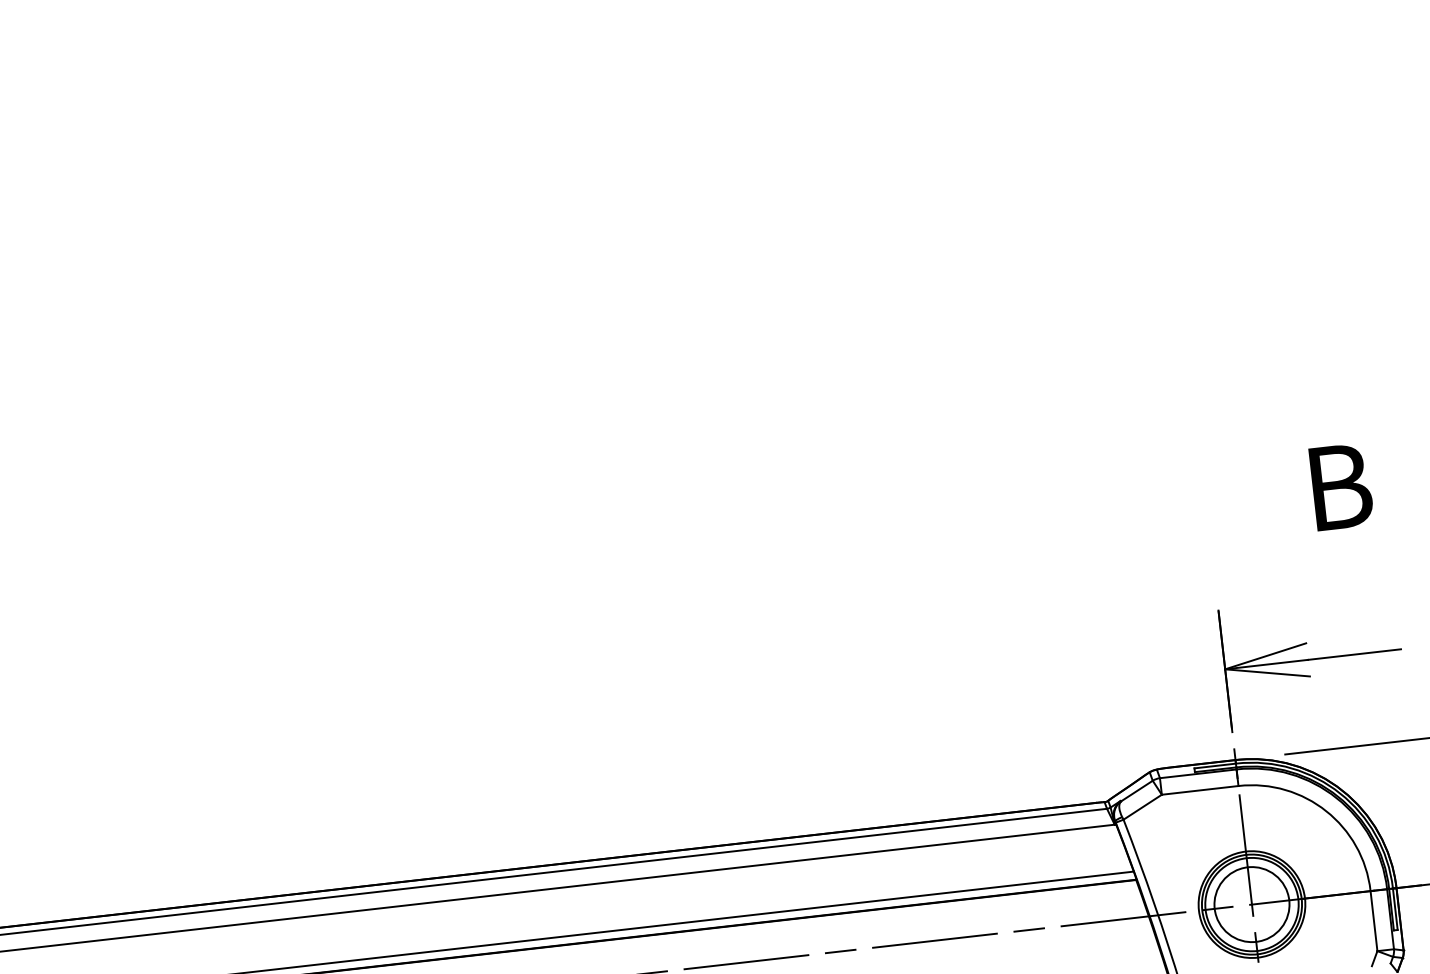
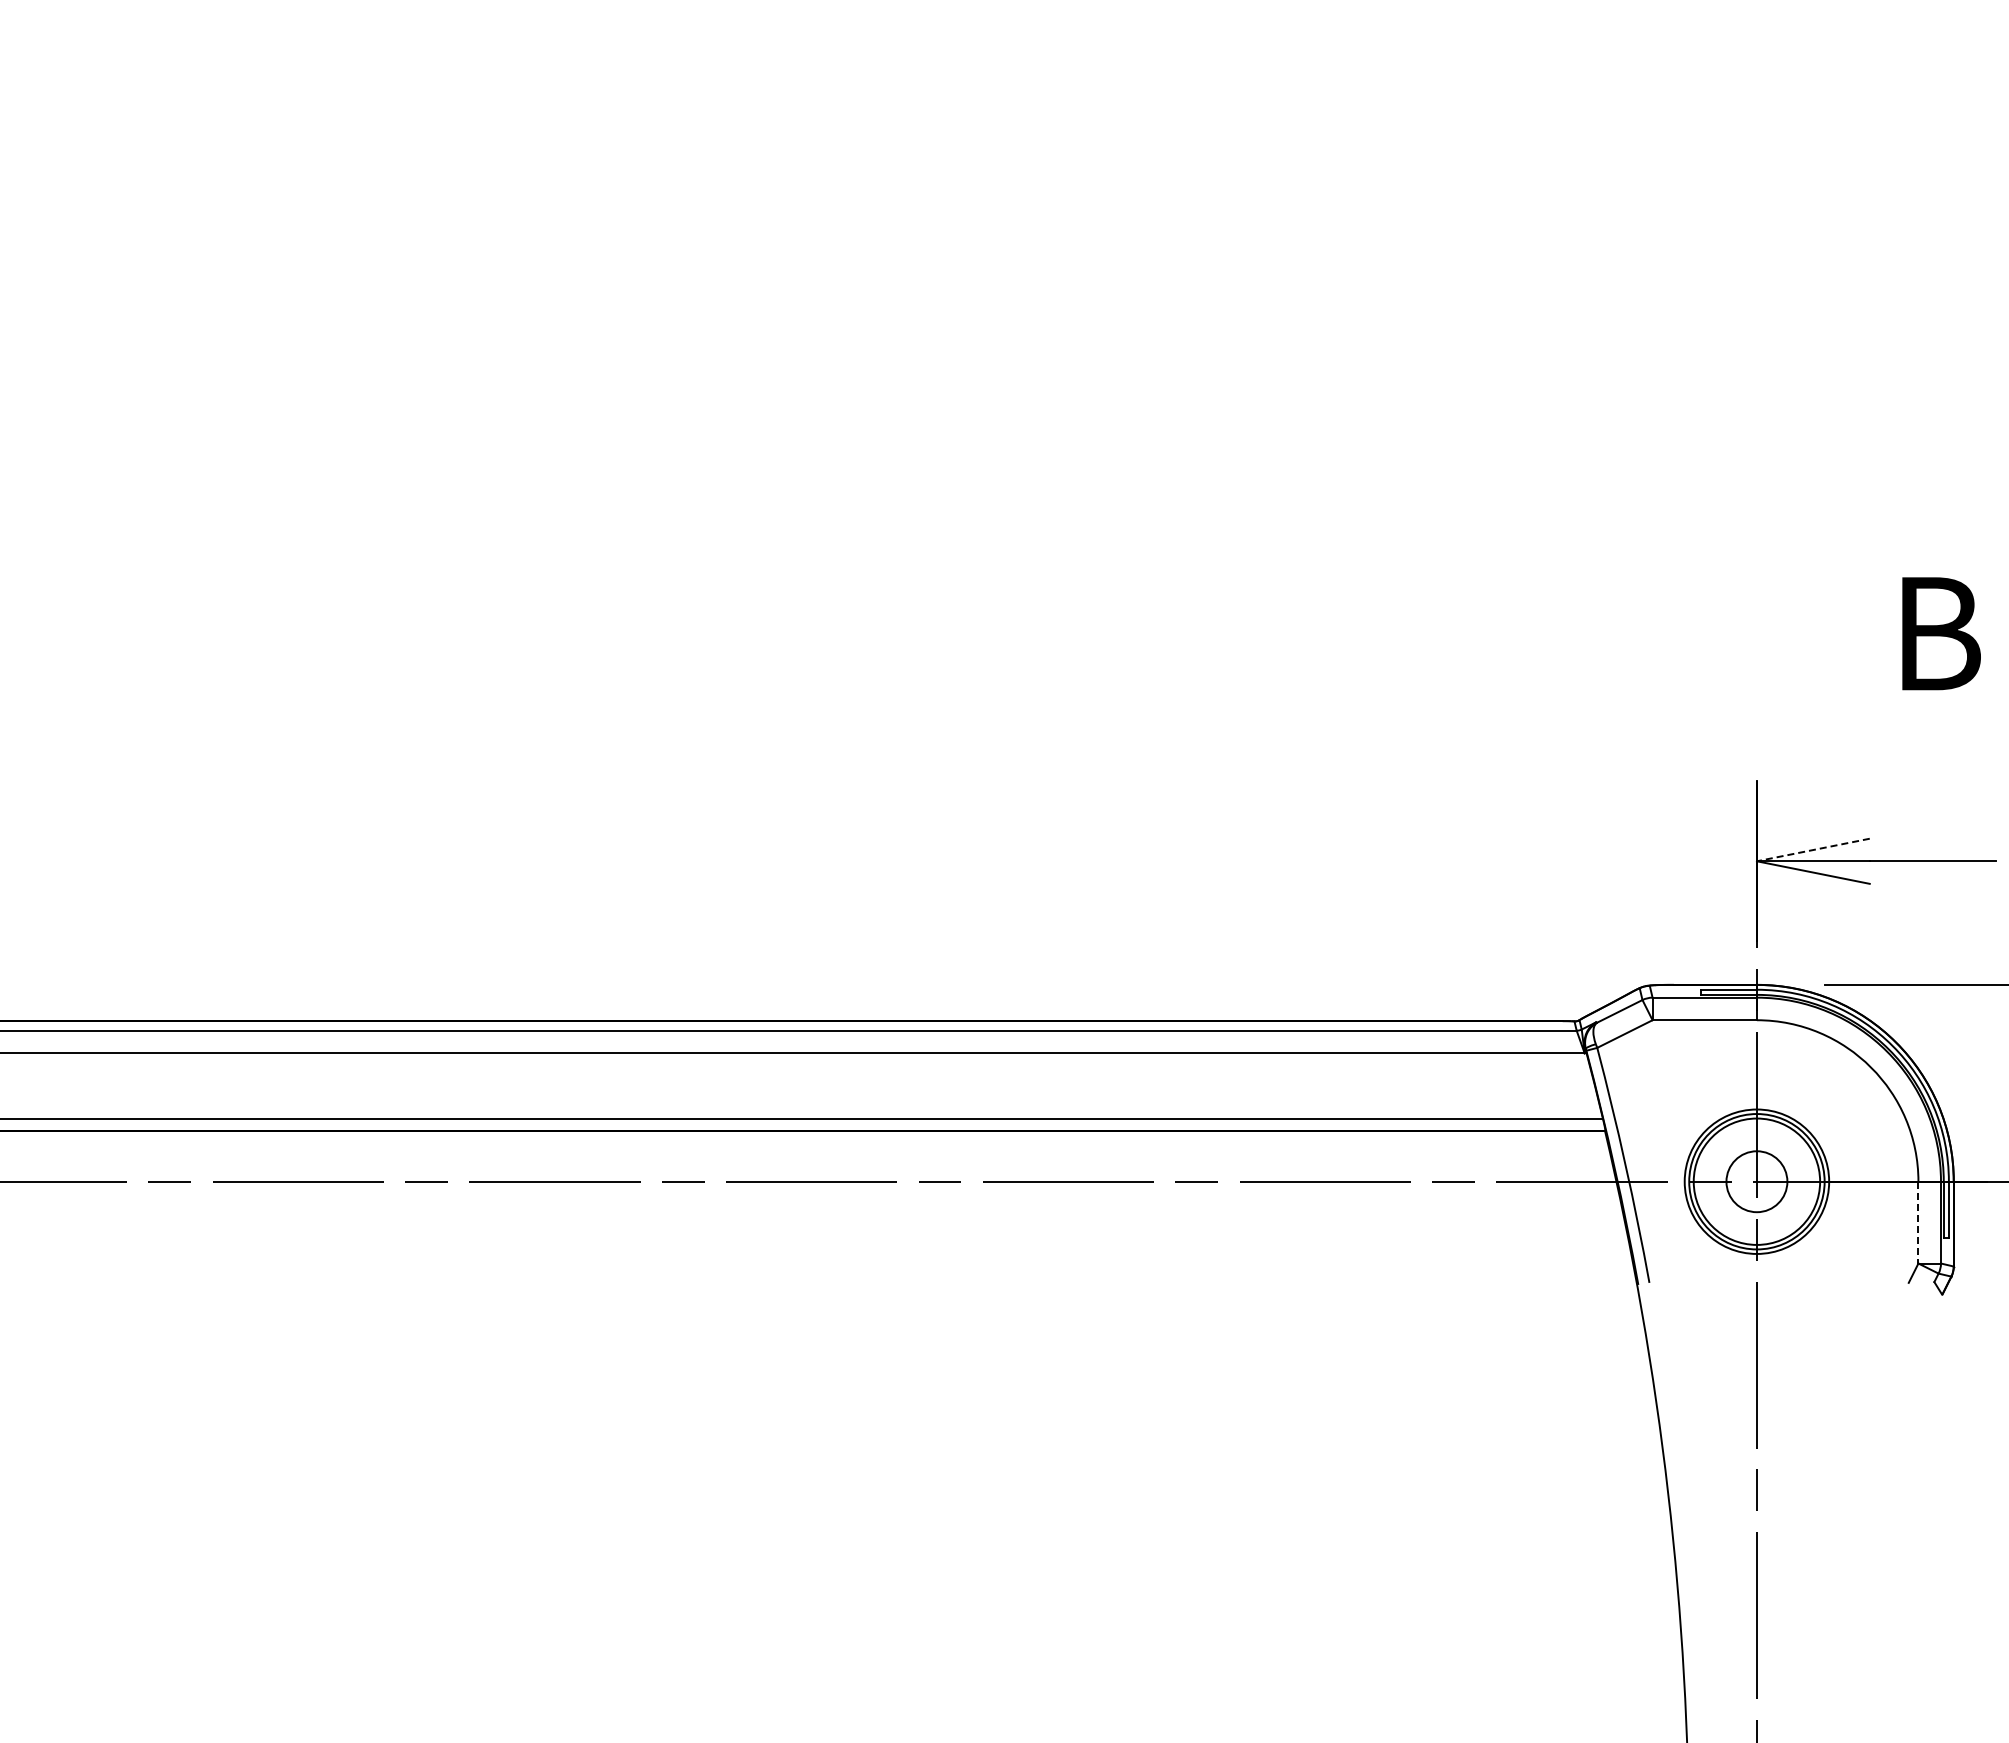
line: (1265, 656) -> (1813, 850), solid -> dashed
circle: (1251, 904) -> (1756, 1181), size x0.6
line: (1374, 921) -> (1918, 1222), solid -> dashed

